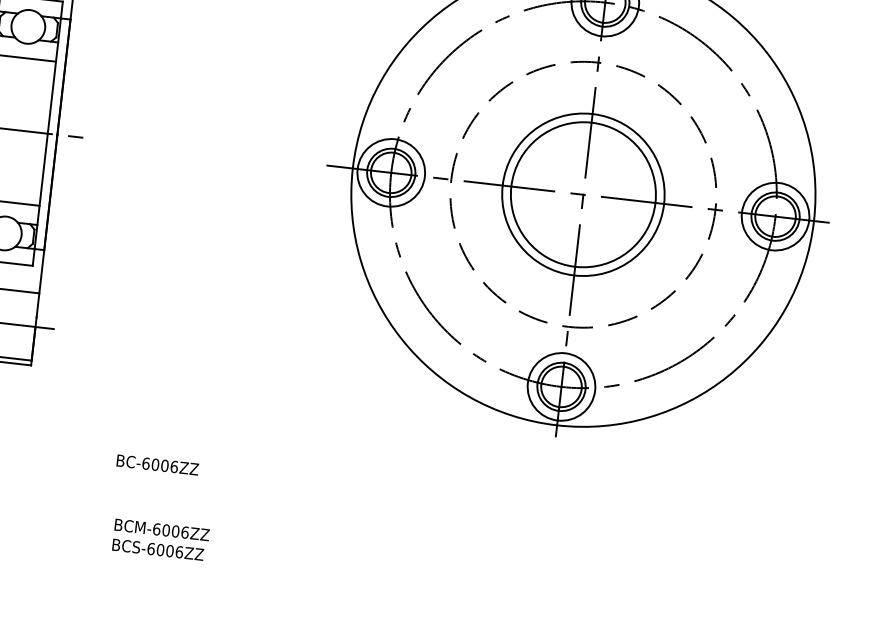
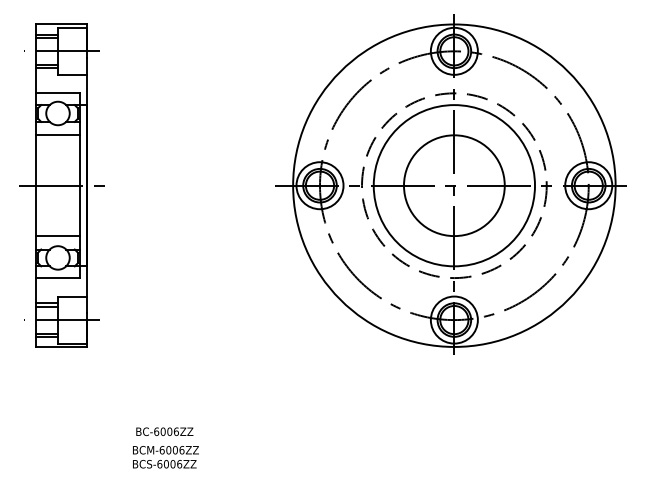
circle: (583, 194) -> (454, 185), size x1.43
text: (157, 464) -> (164, 431), moved
text: (160, 540) -> (165, 457), moved

